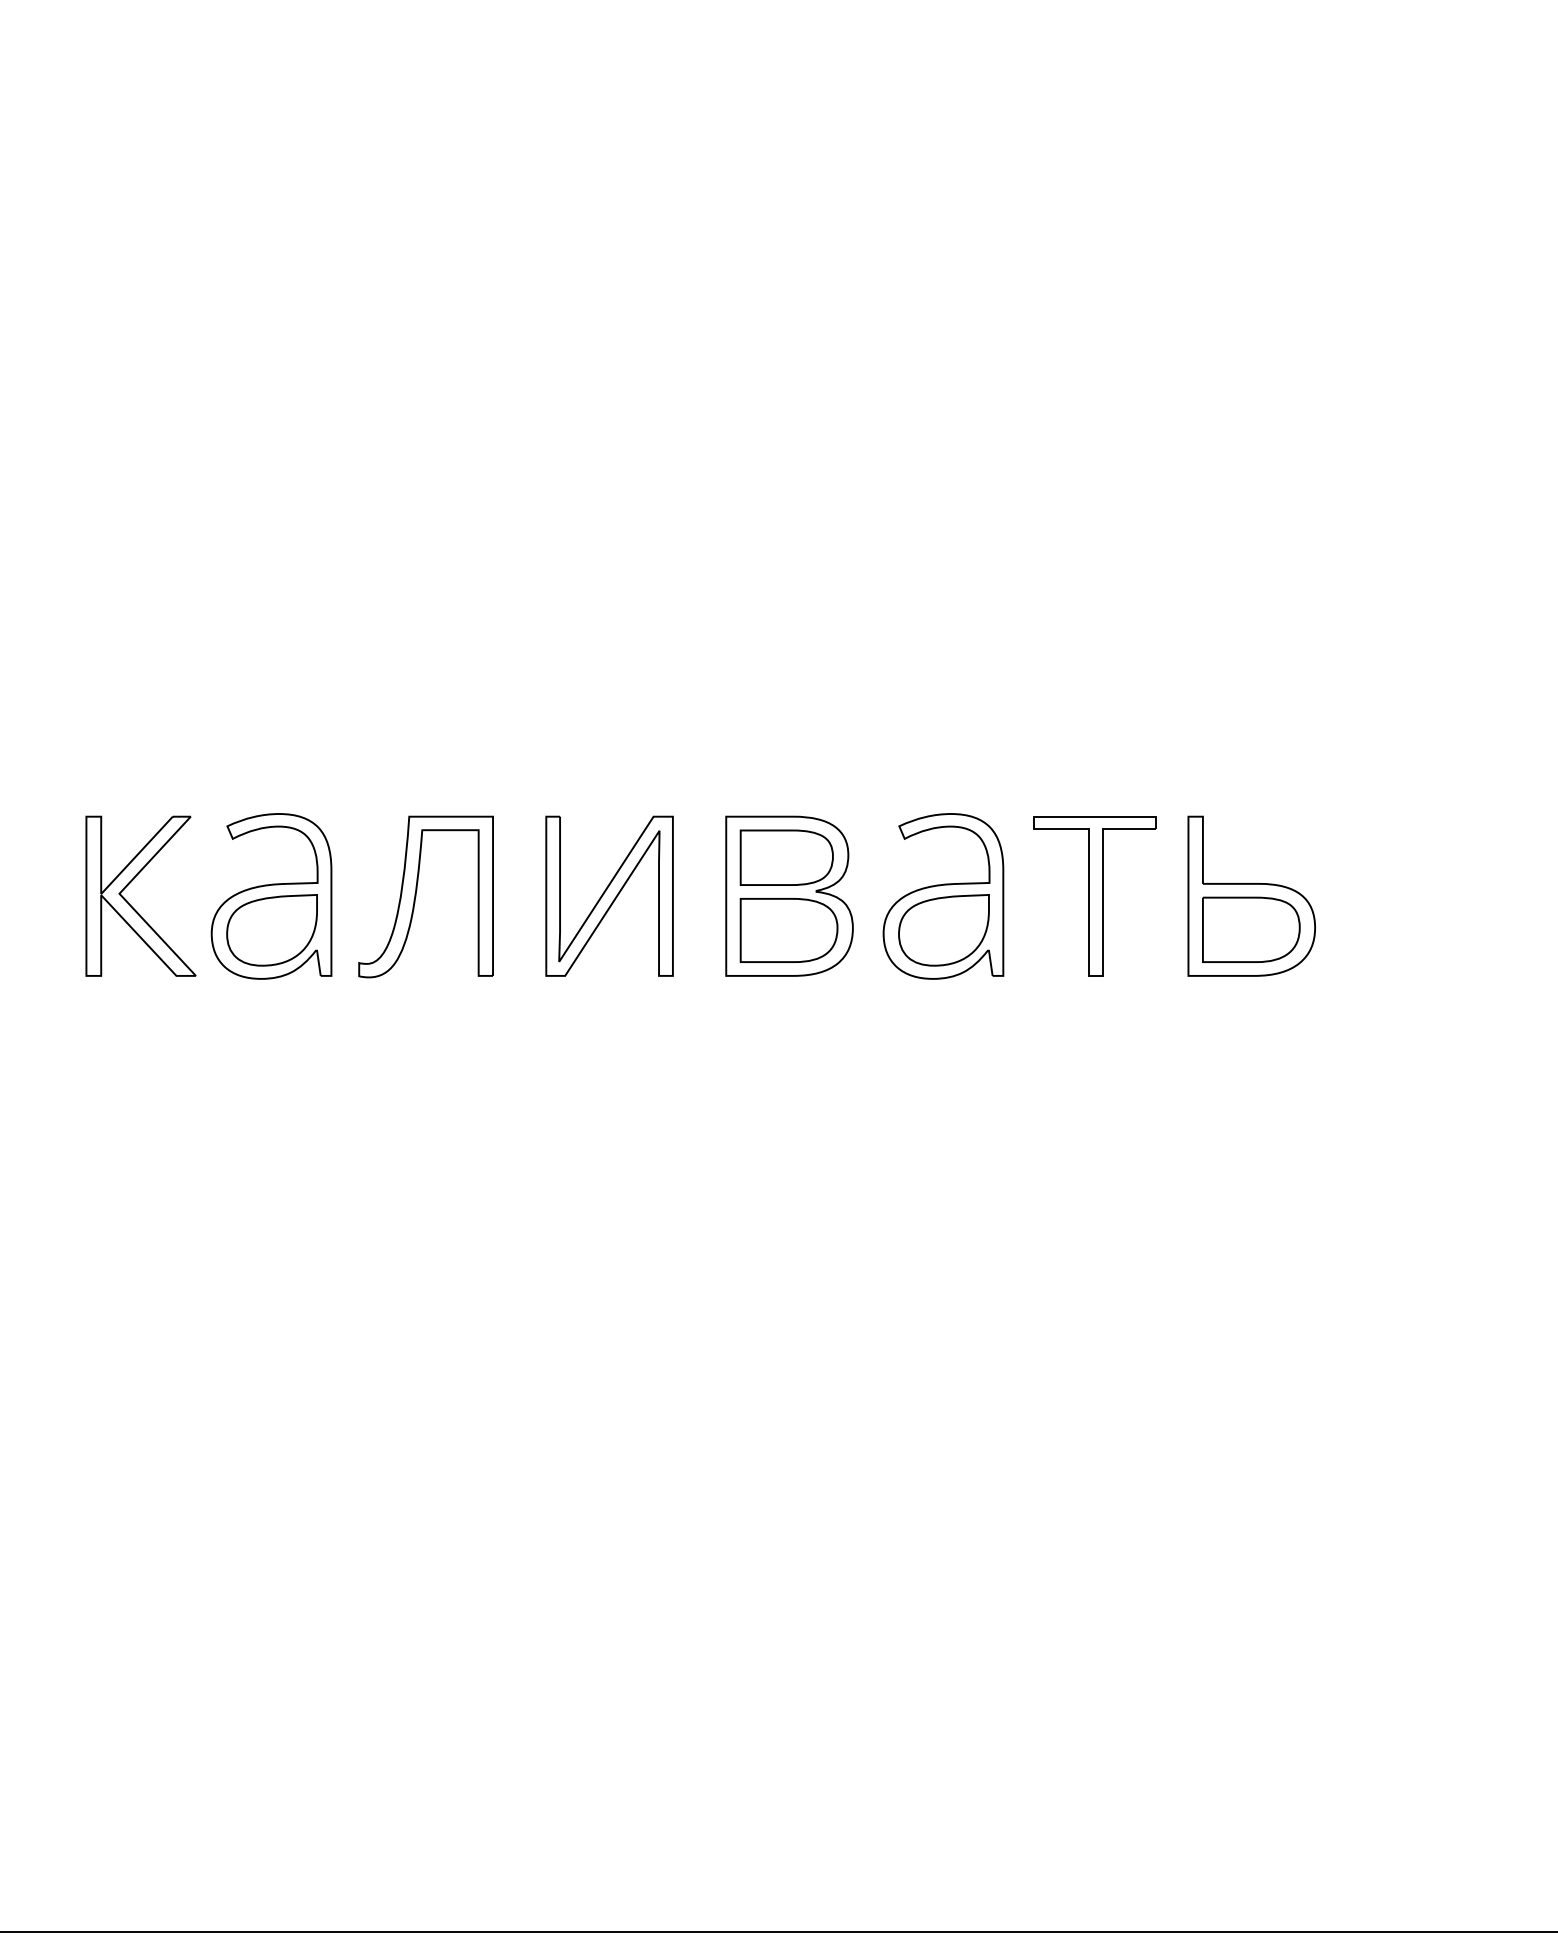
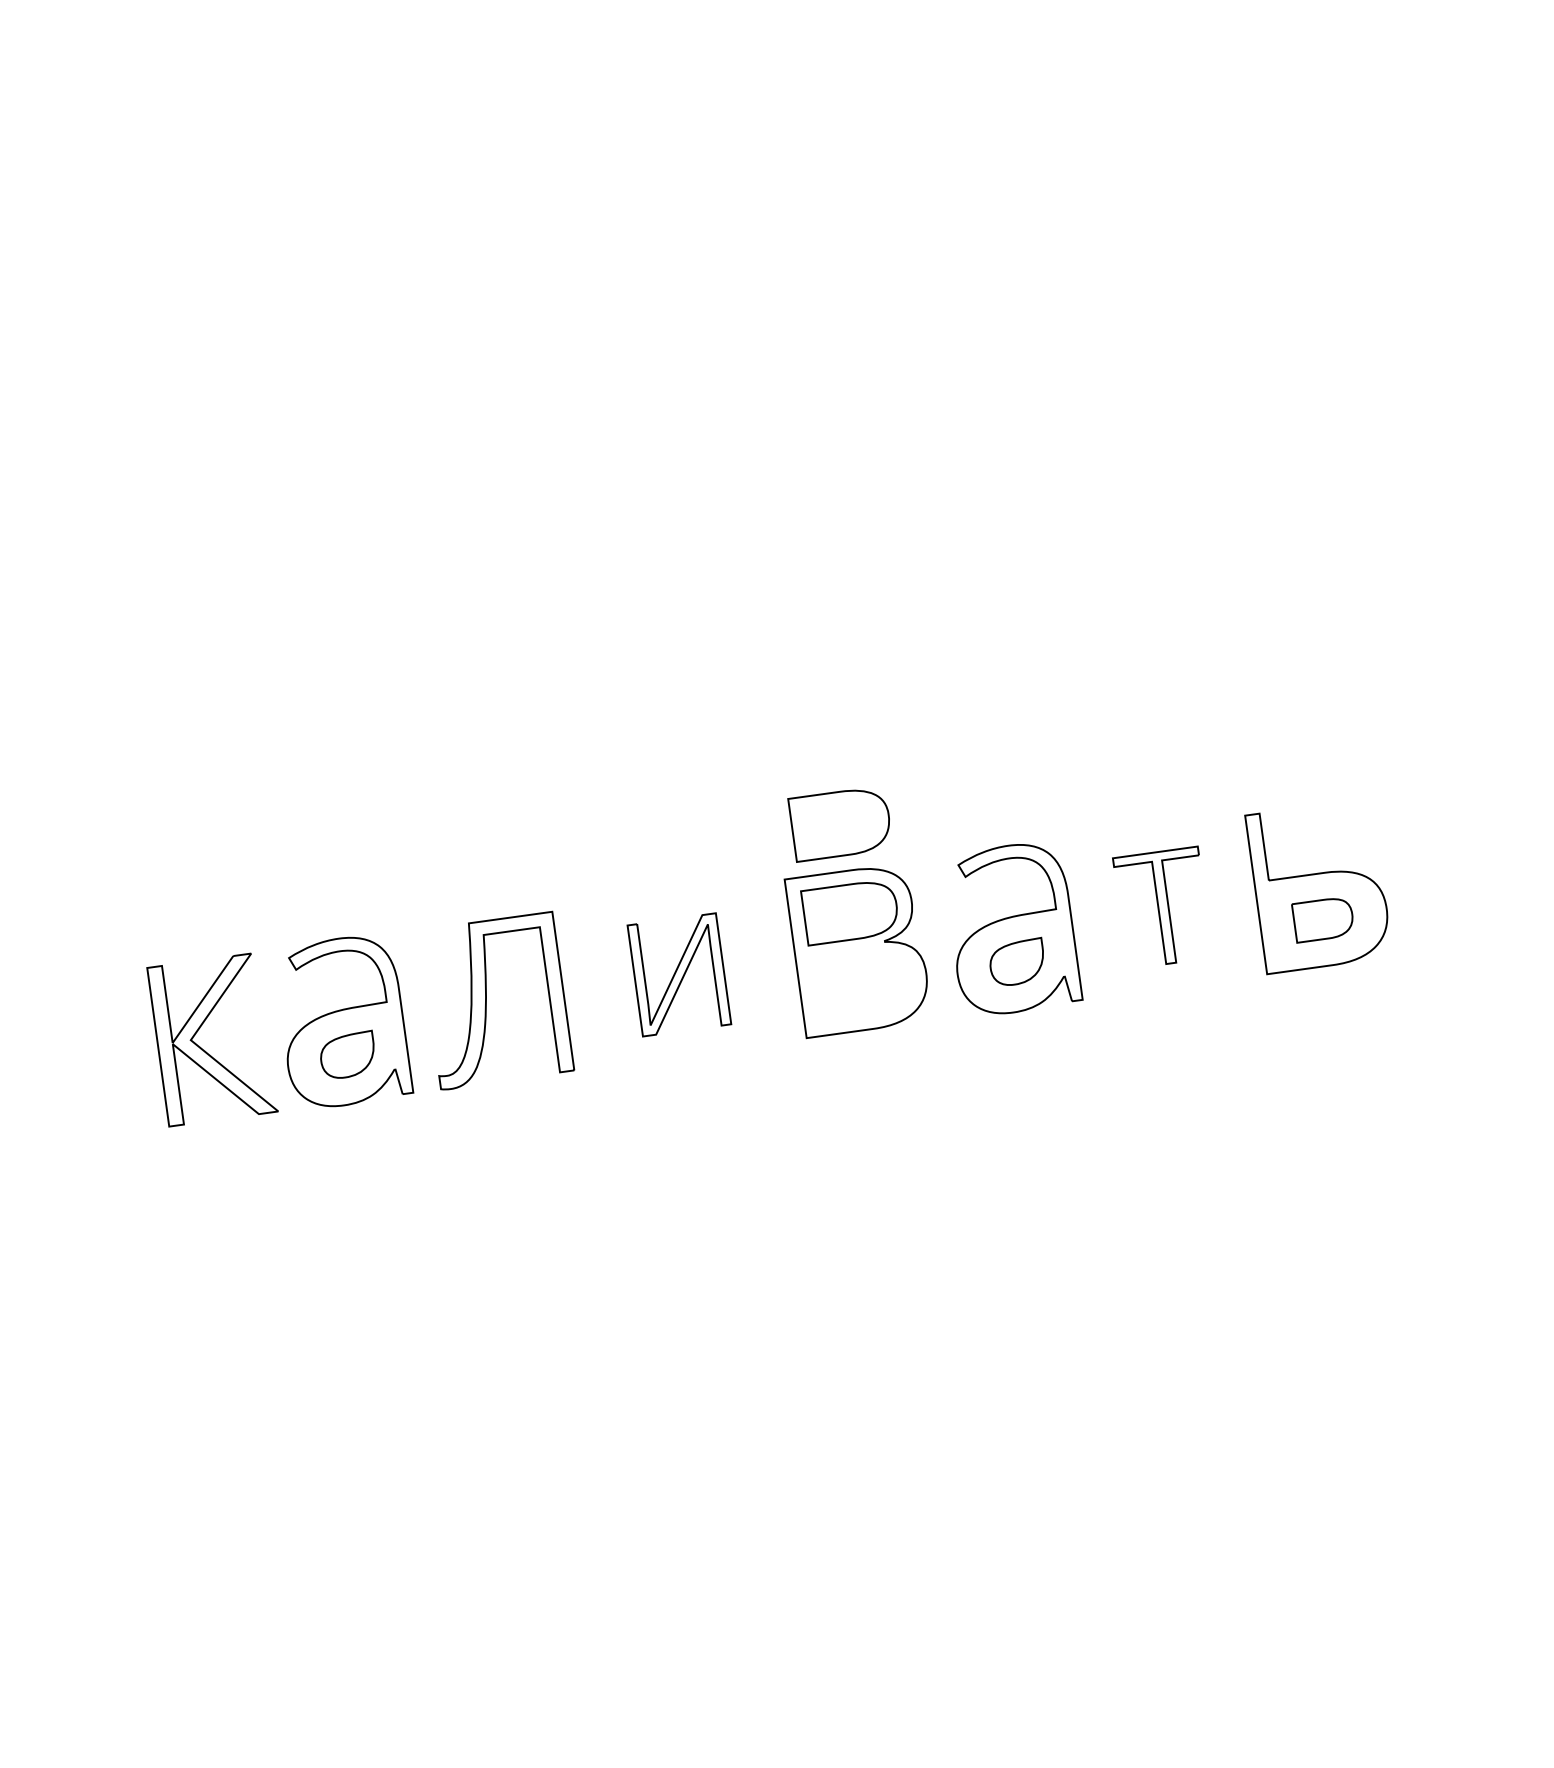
part: (609, 895) -> (679, 974), size x0.7
part: (1094, 896) -> (1162, 908), size x0.7
part: (1251, 929) -> (1323, 919), size x0.6
part: (271, 930) -> (347, 1055), size x0.6
part: (788, 930) -> (840, 823), moved
part: (943, 930) -> (1016, 962), size x0.6

